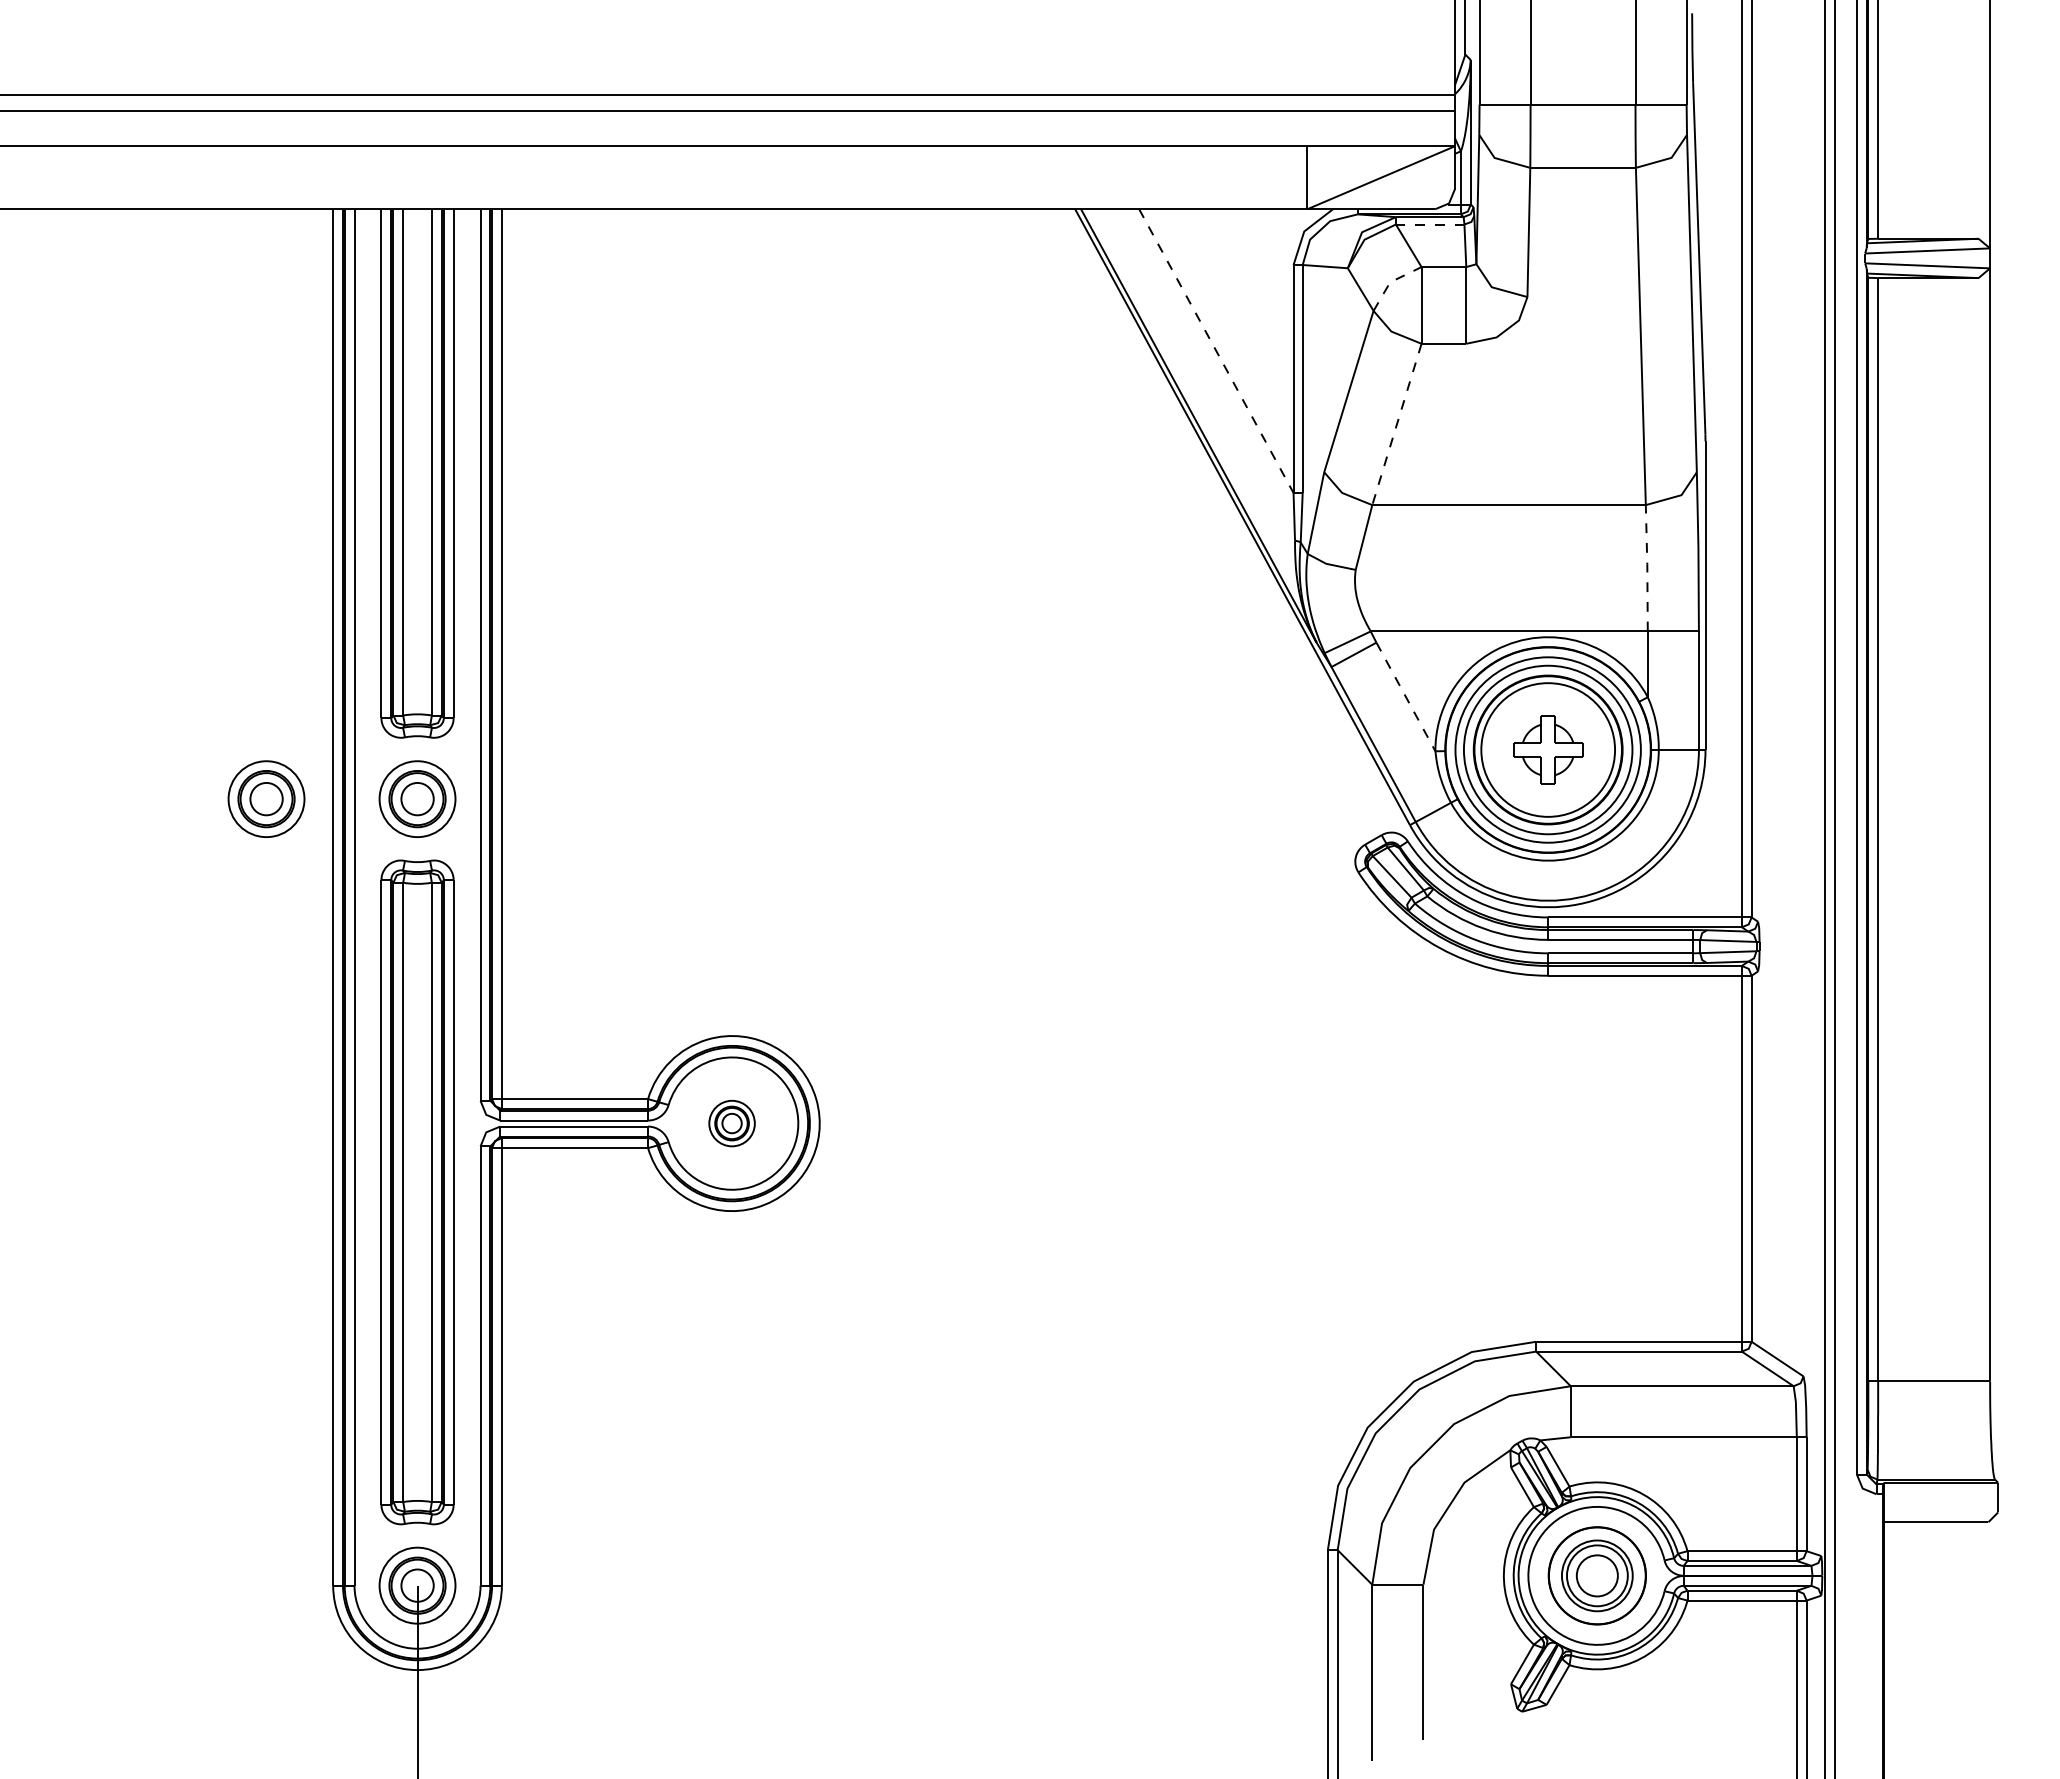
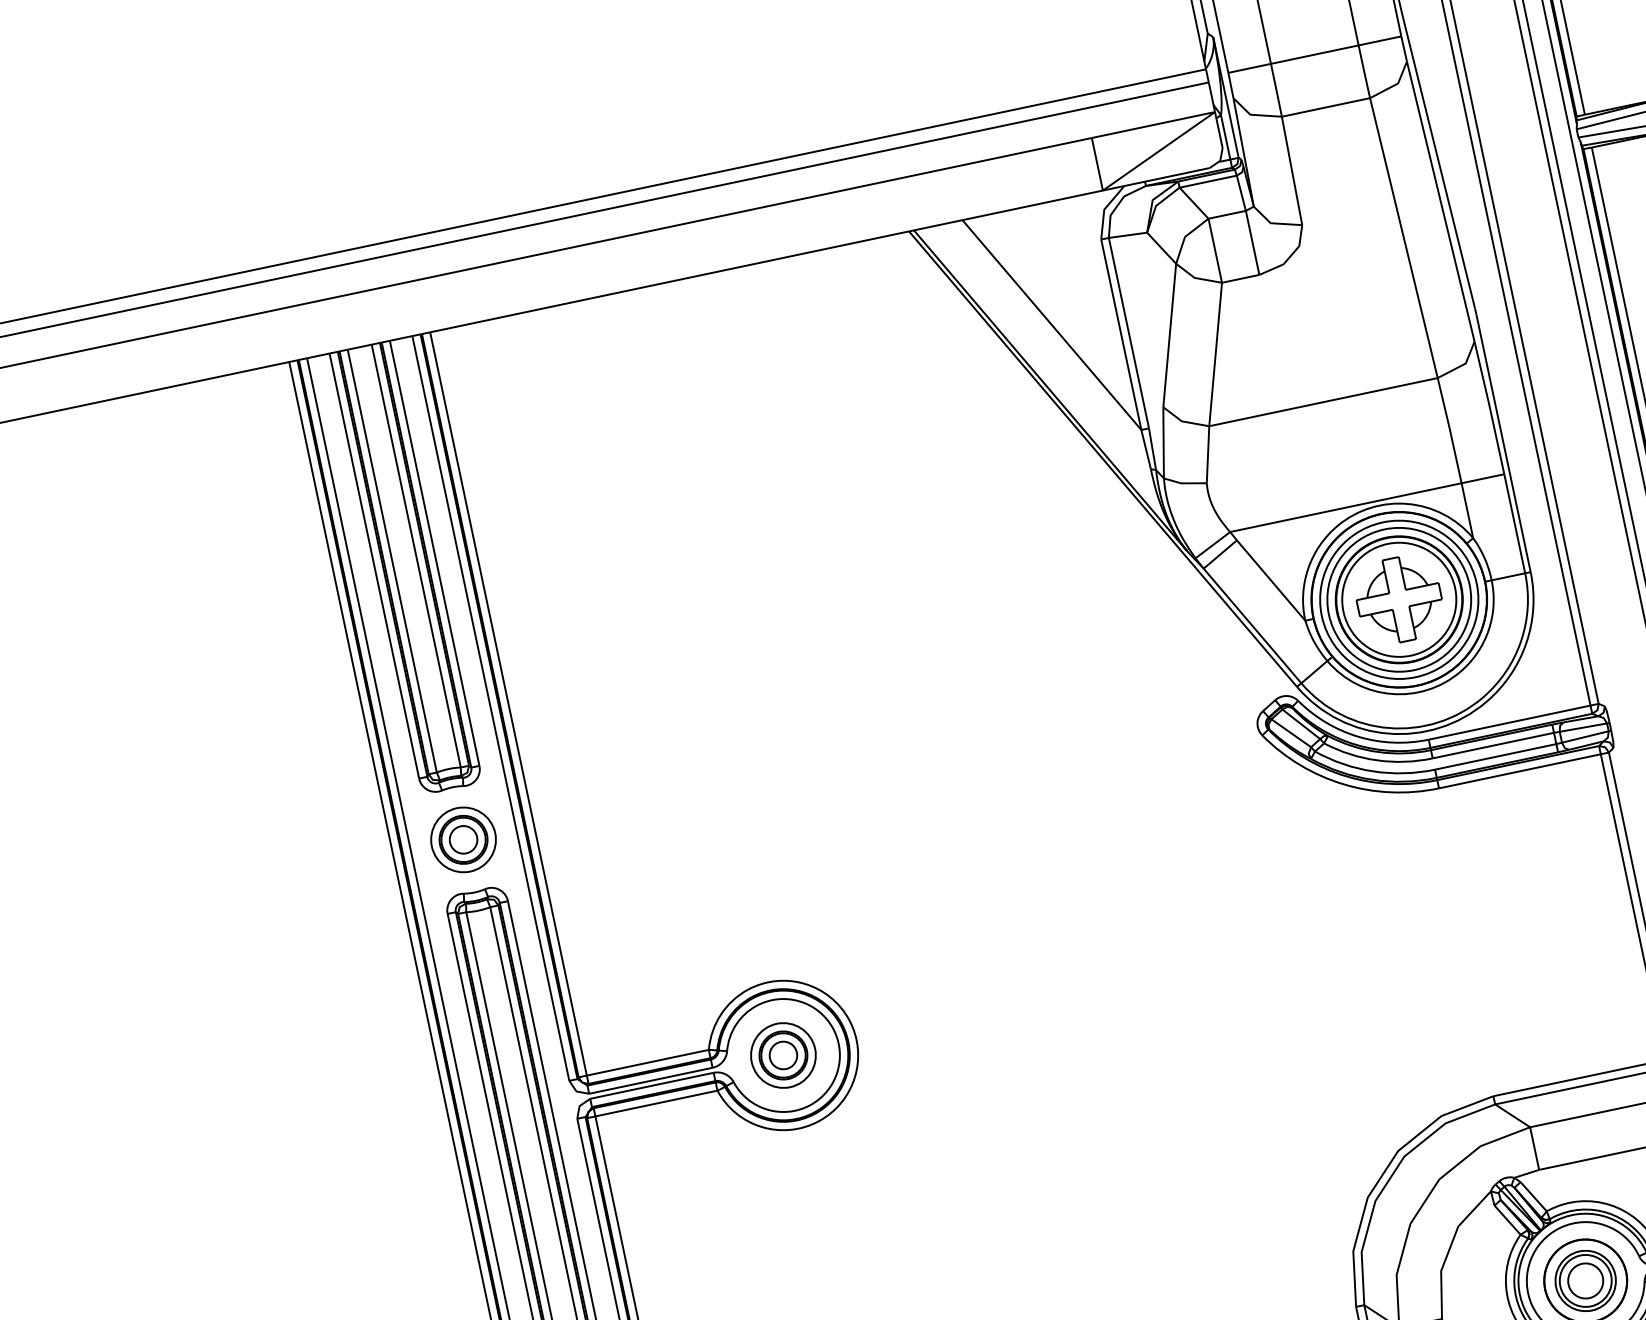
line: (1429, 224) -> (1207, 181), dashed -> solid
line: (1390, 282) -> (1185, 237), dashed -> solid
line: (1216, 351) -> (1052, 325), dashed -> solid
line: (1396, 424) -> (1215, 354), dashed -> solid
line: (1647, 567) -> (1450, 429), dashed -> solid
line: (1405, 696) -> (1270, 580), dashed -> solid
part: (1547, 749) -> (1398, 599), size x1.43
part: (266, 798) -> (337, 865), removed
part: (731, 1123) -> (782, 1055), size x1.67

